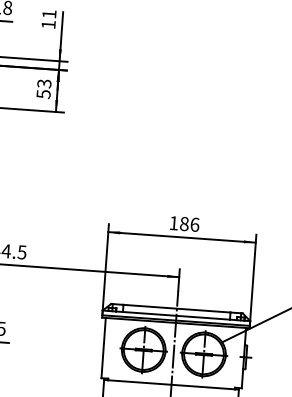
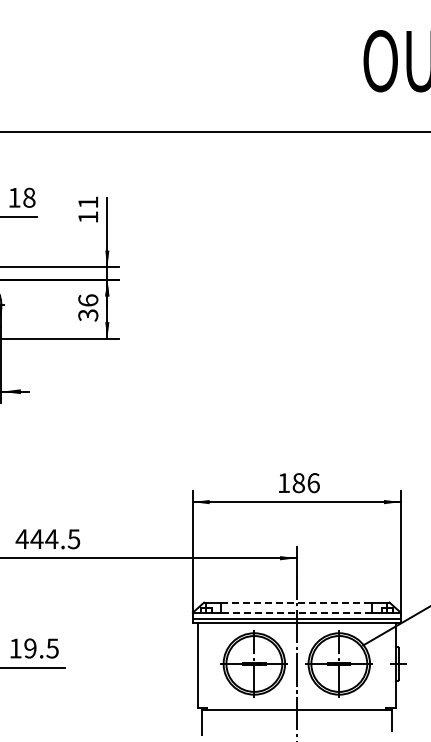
text: (44, 88) -> (88, 307), 53 -> 36
line: (177, 308) -> (297, 602), solid -> dashed
line: (176, 315) -> (296, 612), solid -> dashed

